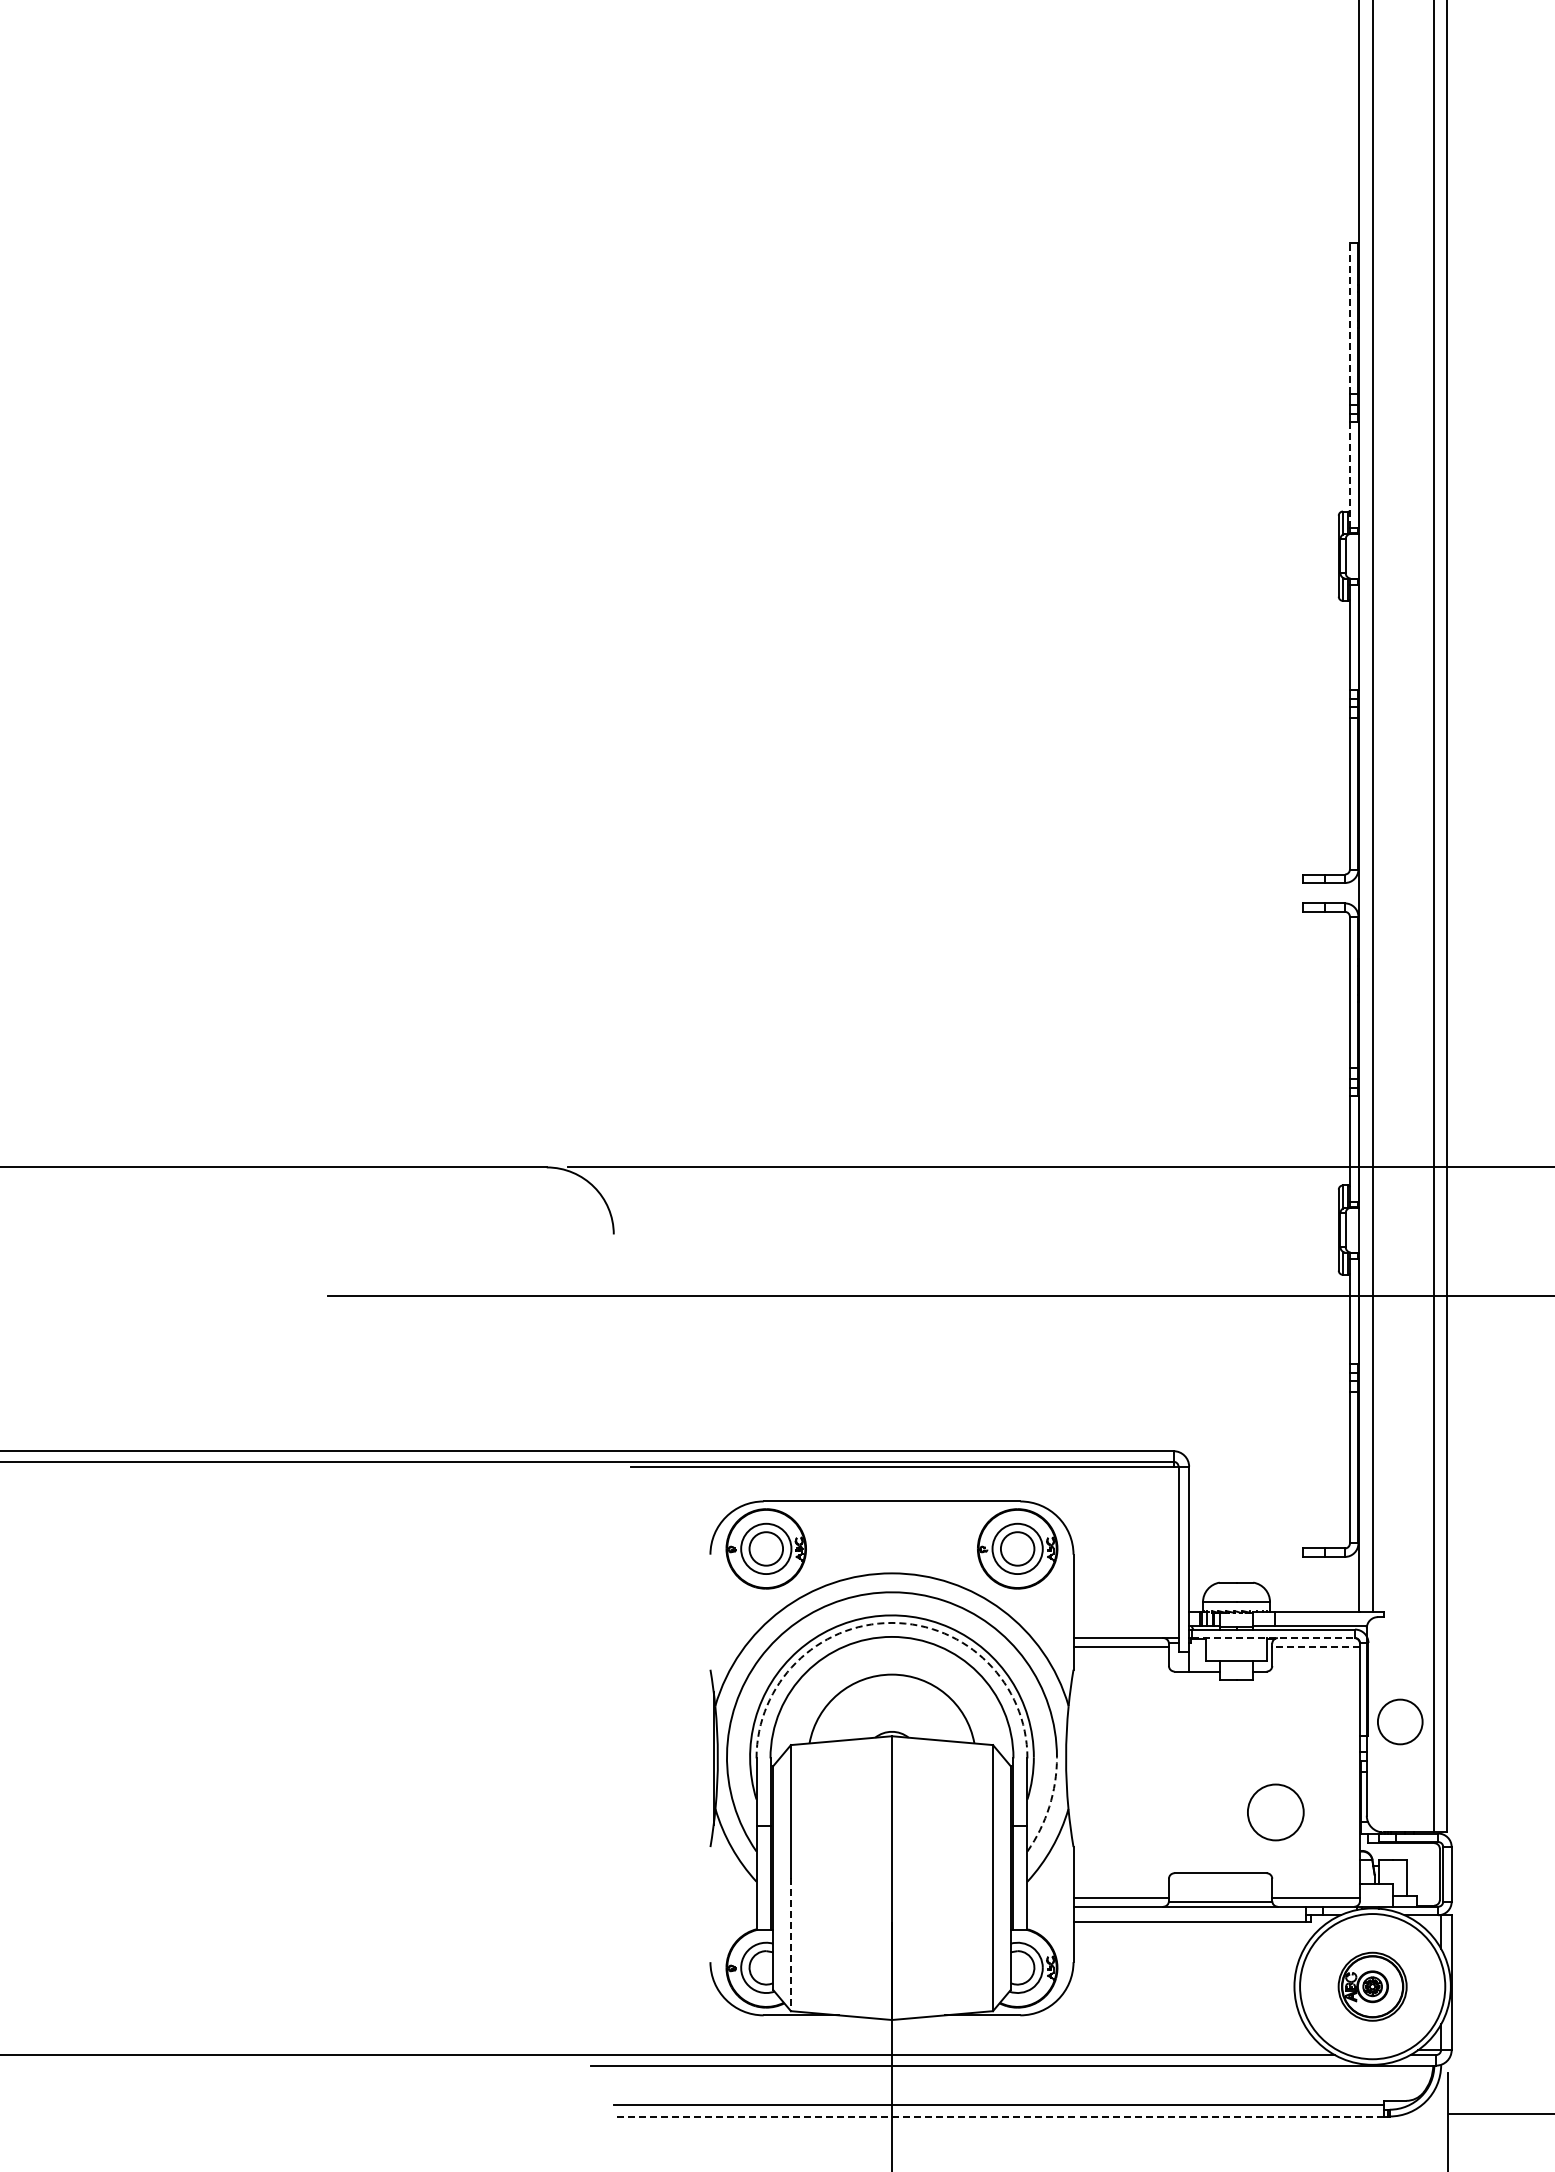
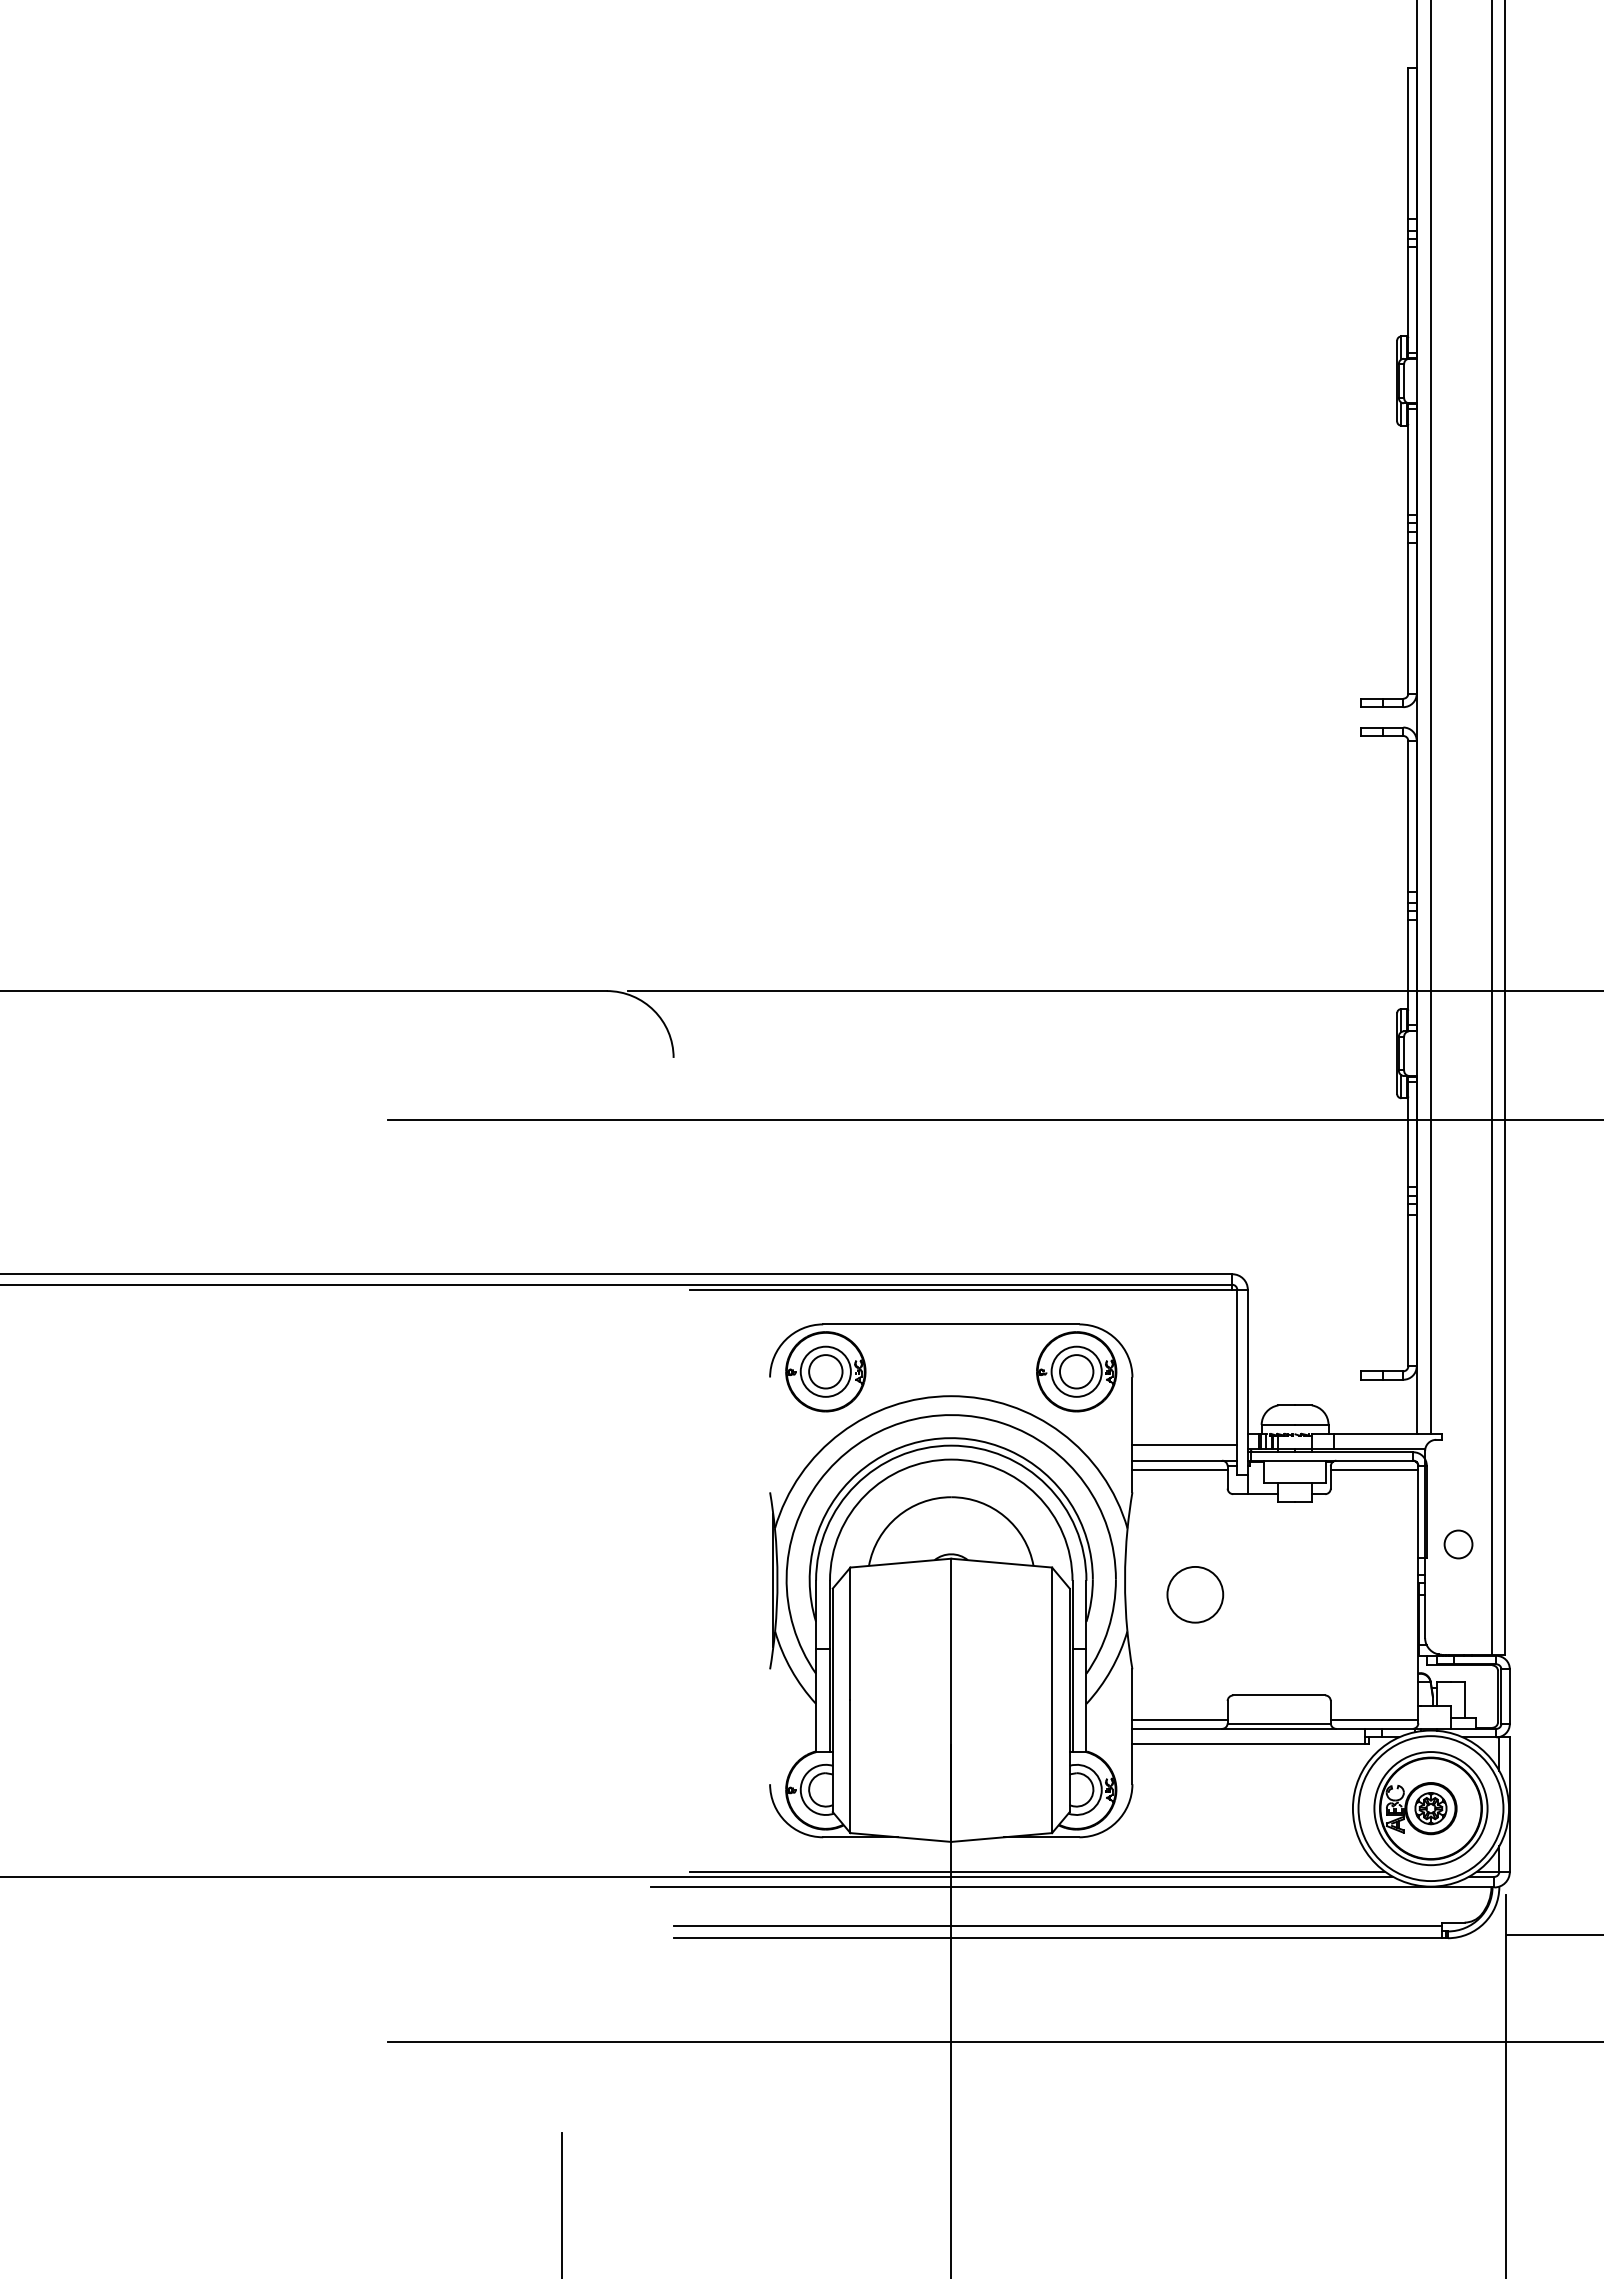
line: (1350, 318) -> (1408, 143), dashed -> solid
line: (1350, 474) -> (1408, 299), dashed -> solid
arc: (892, 1622) -> (951, 1445), dashed -> solid
line: (1125, 1622) -> (1184, 1445), added
line: (1273, 1637) -> (1332, 1460), dashed -> solid
line: (1316, 1646) -> (1374, 1469), dashed -> solid
circle: (1400, 1721) -> (1458, 1544), size x0.62
arc: (1049, 1807) -> (1108, 1629), dashed -> solid
circle: (1275, 1812) -> (1195, 1594), moved
line: (791, 1945) -> (850, 1767), dashed -> solid
part: (1372, 1986) -> (1430, 1808), size x1.67
line: (978, 2049) -> (1037, 1871), added
line: (998, 2116) -> (1057, 1938), dashed -> solid

